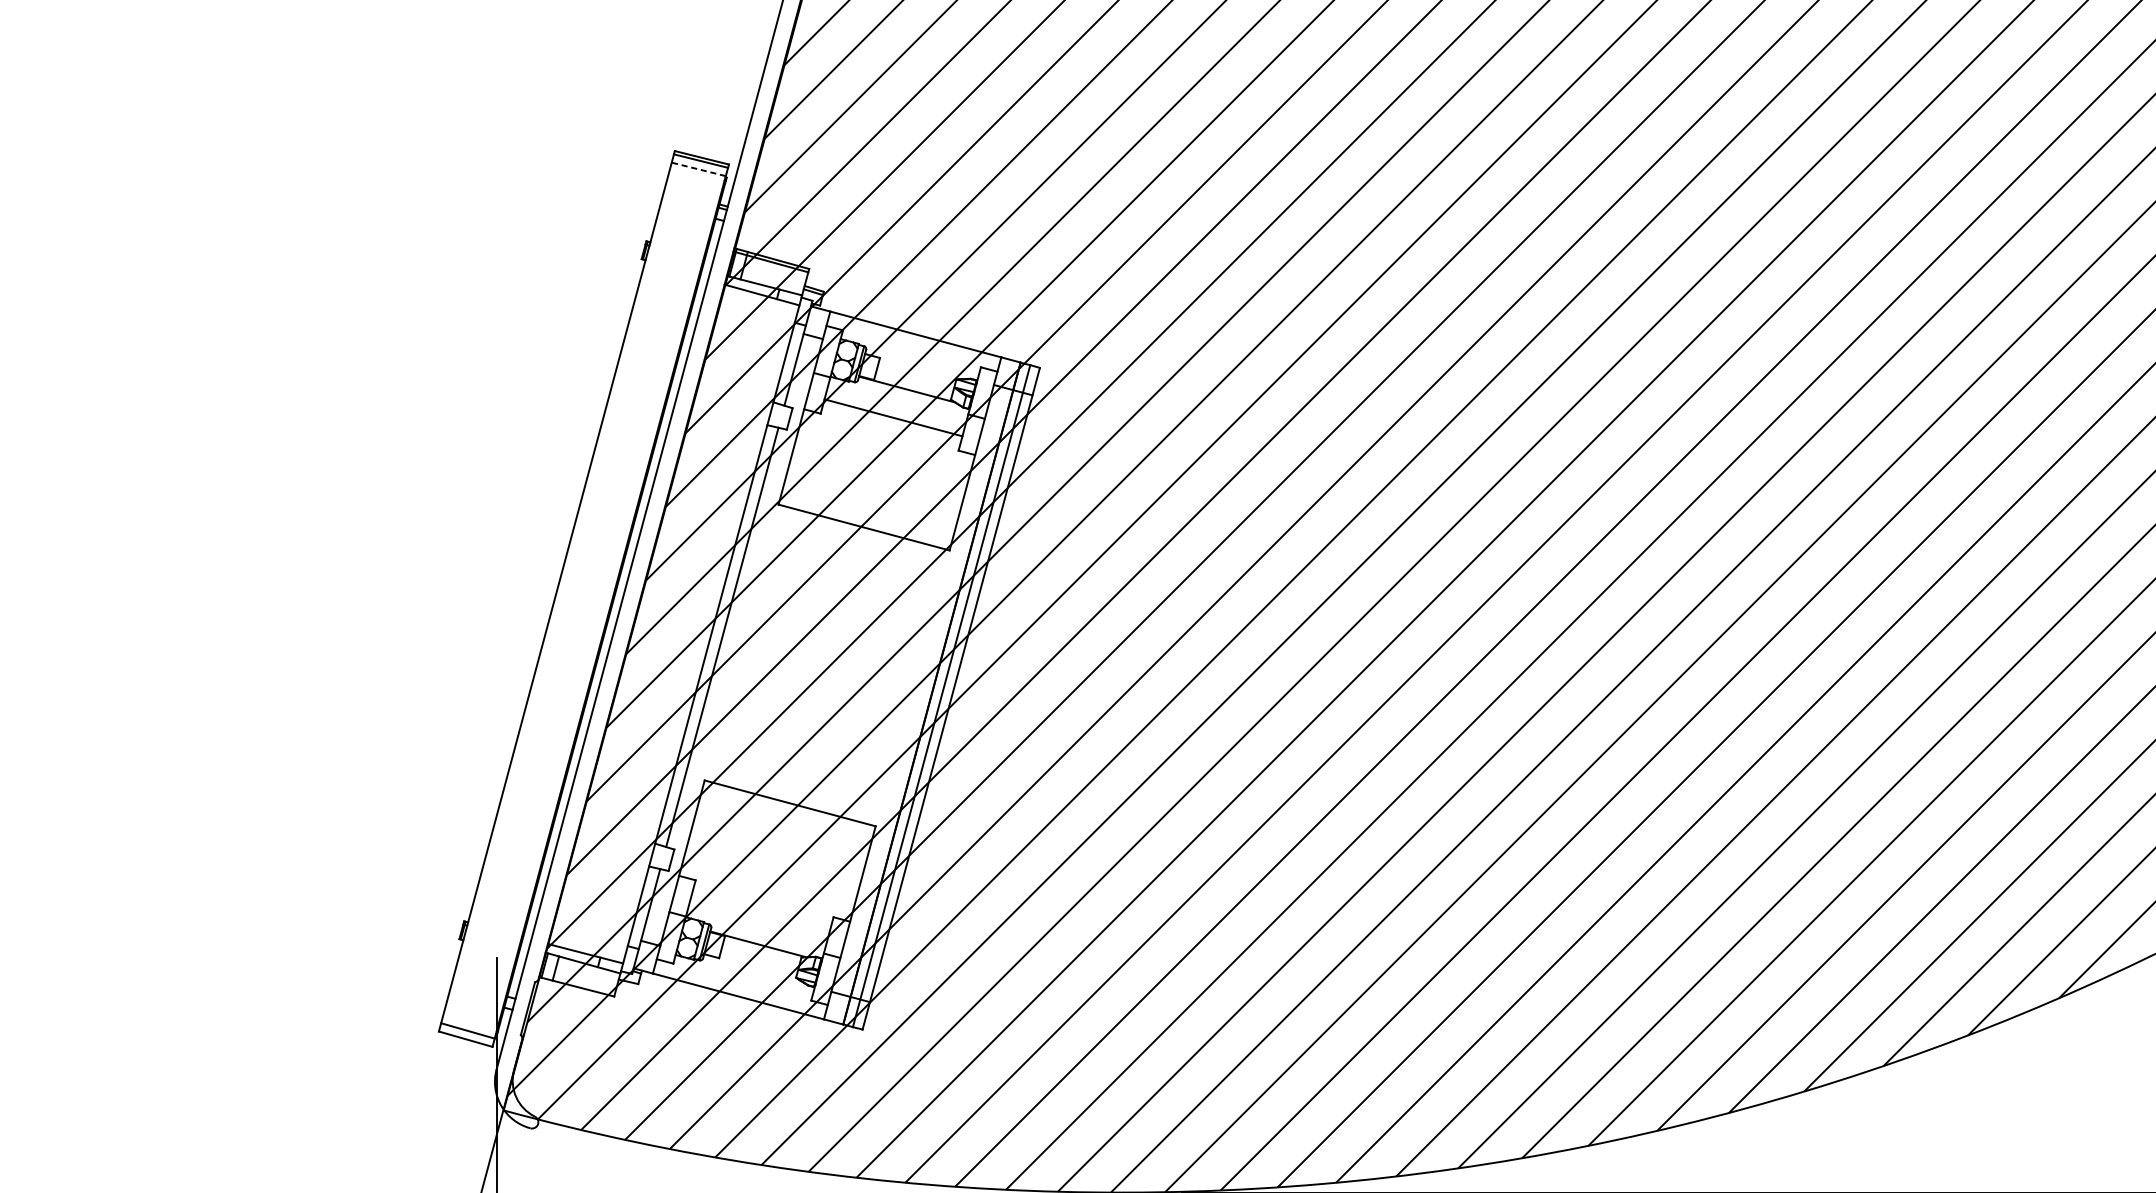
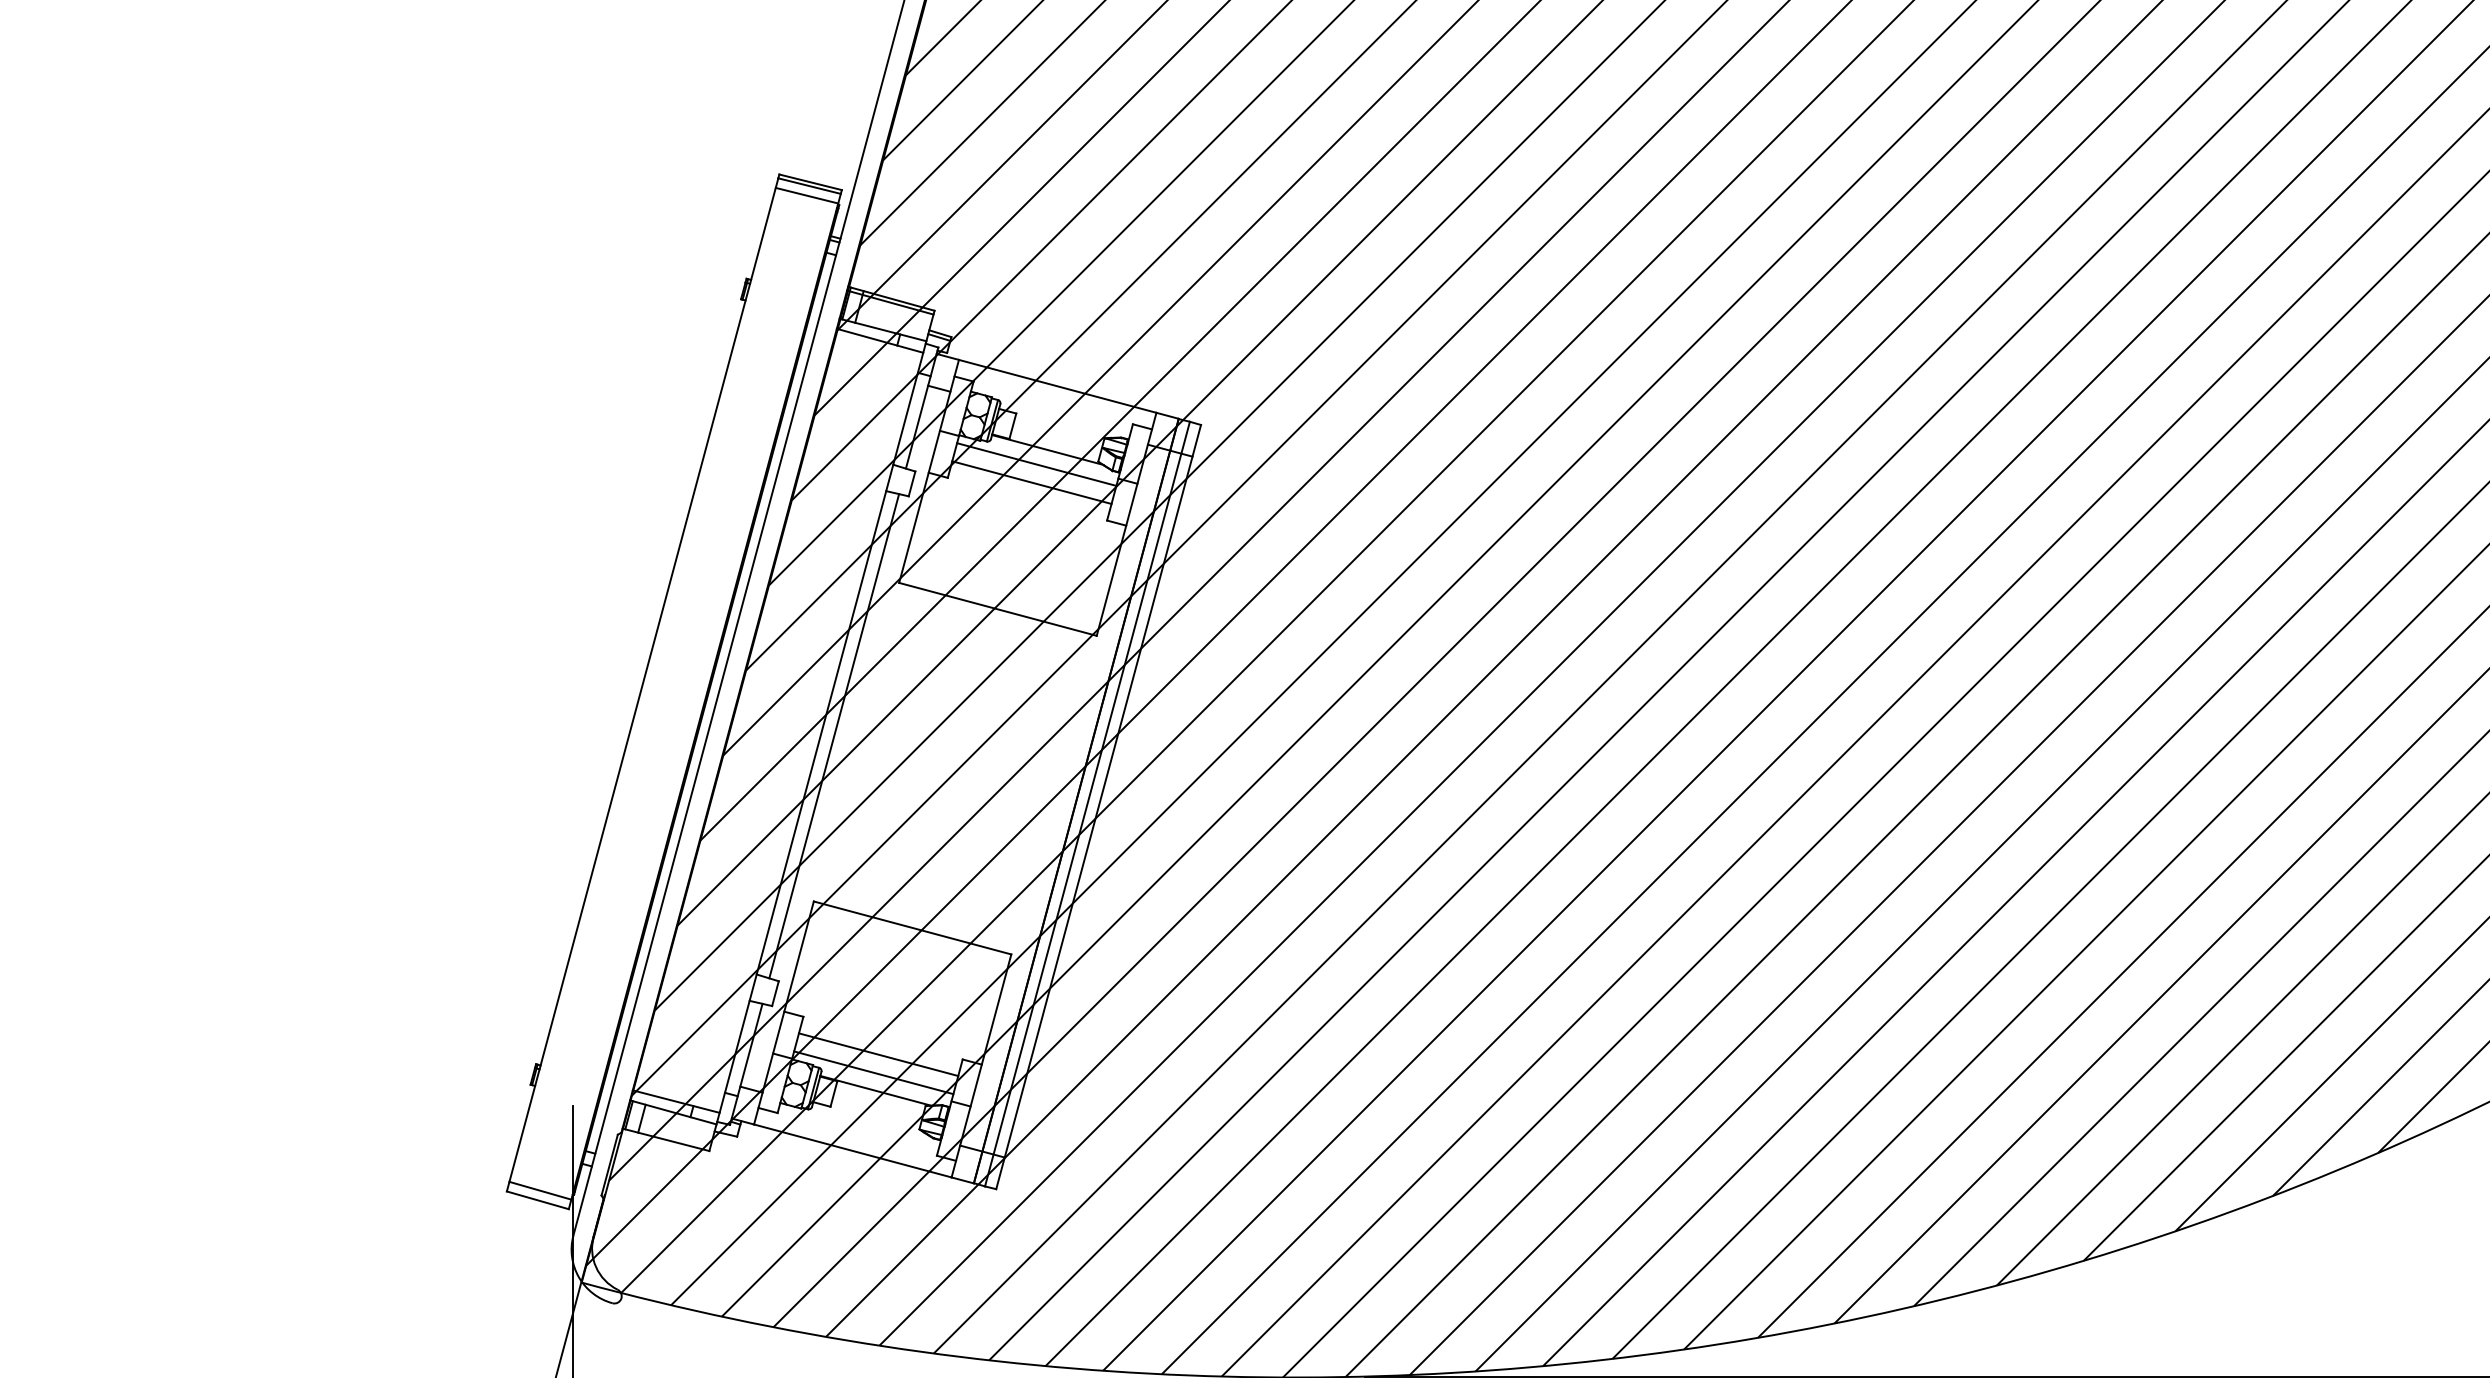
line: (698, 169) -> (806, 195), dashed -> solid
line: (897, 402) -> (1036, 464), added
line: (760, 912) -> (878, 1054), added
line: (756, 928) -> (873, 1072), added

